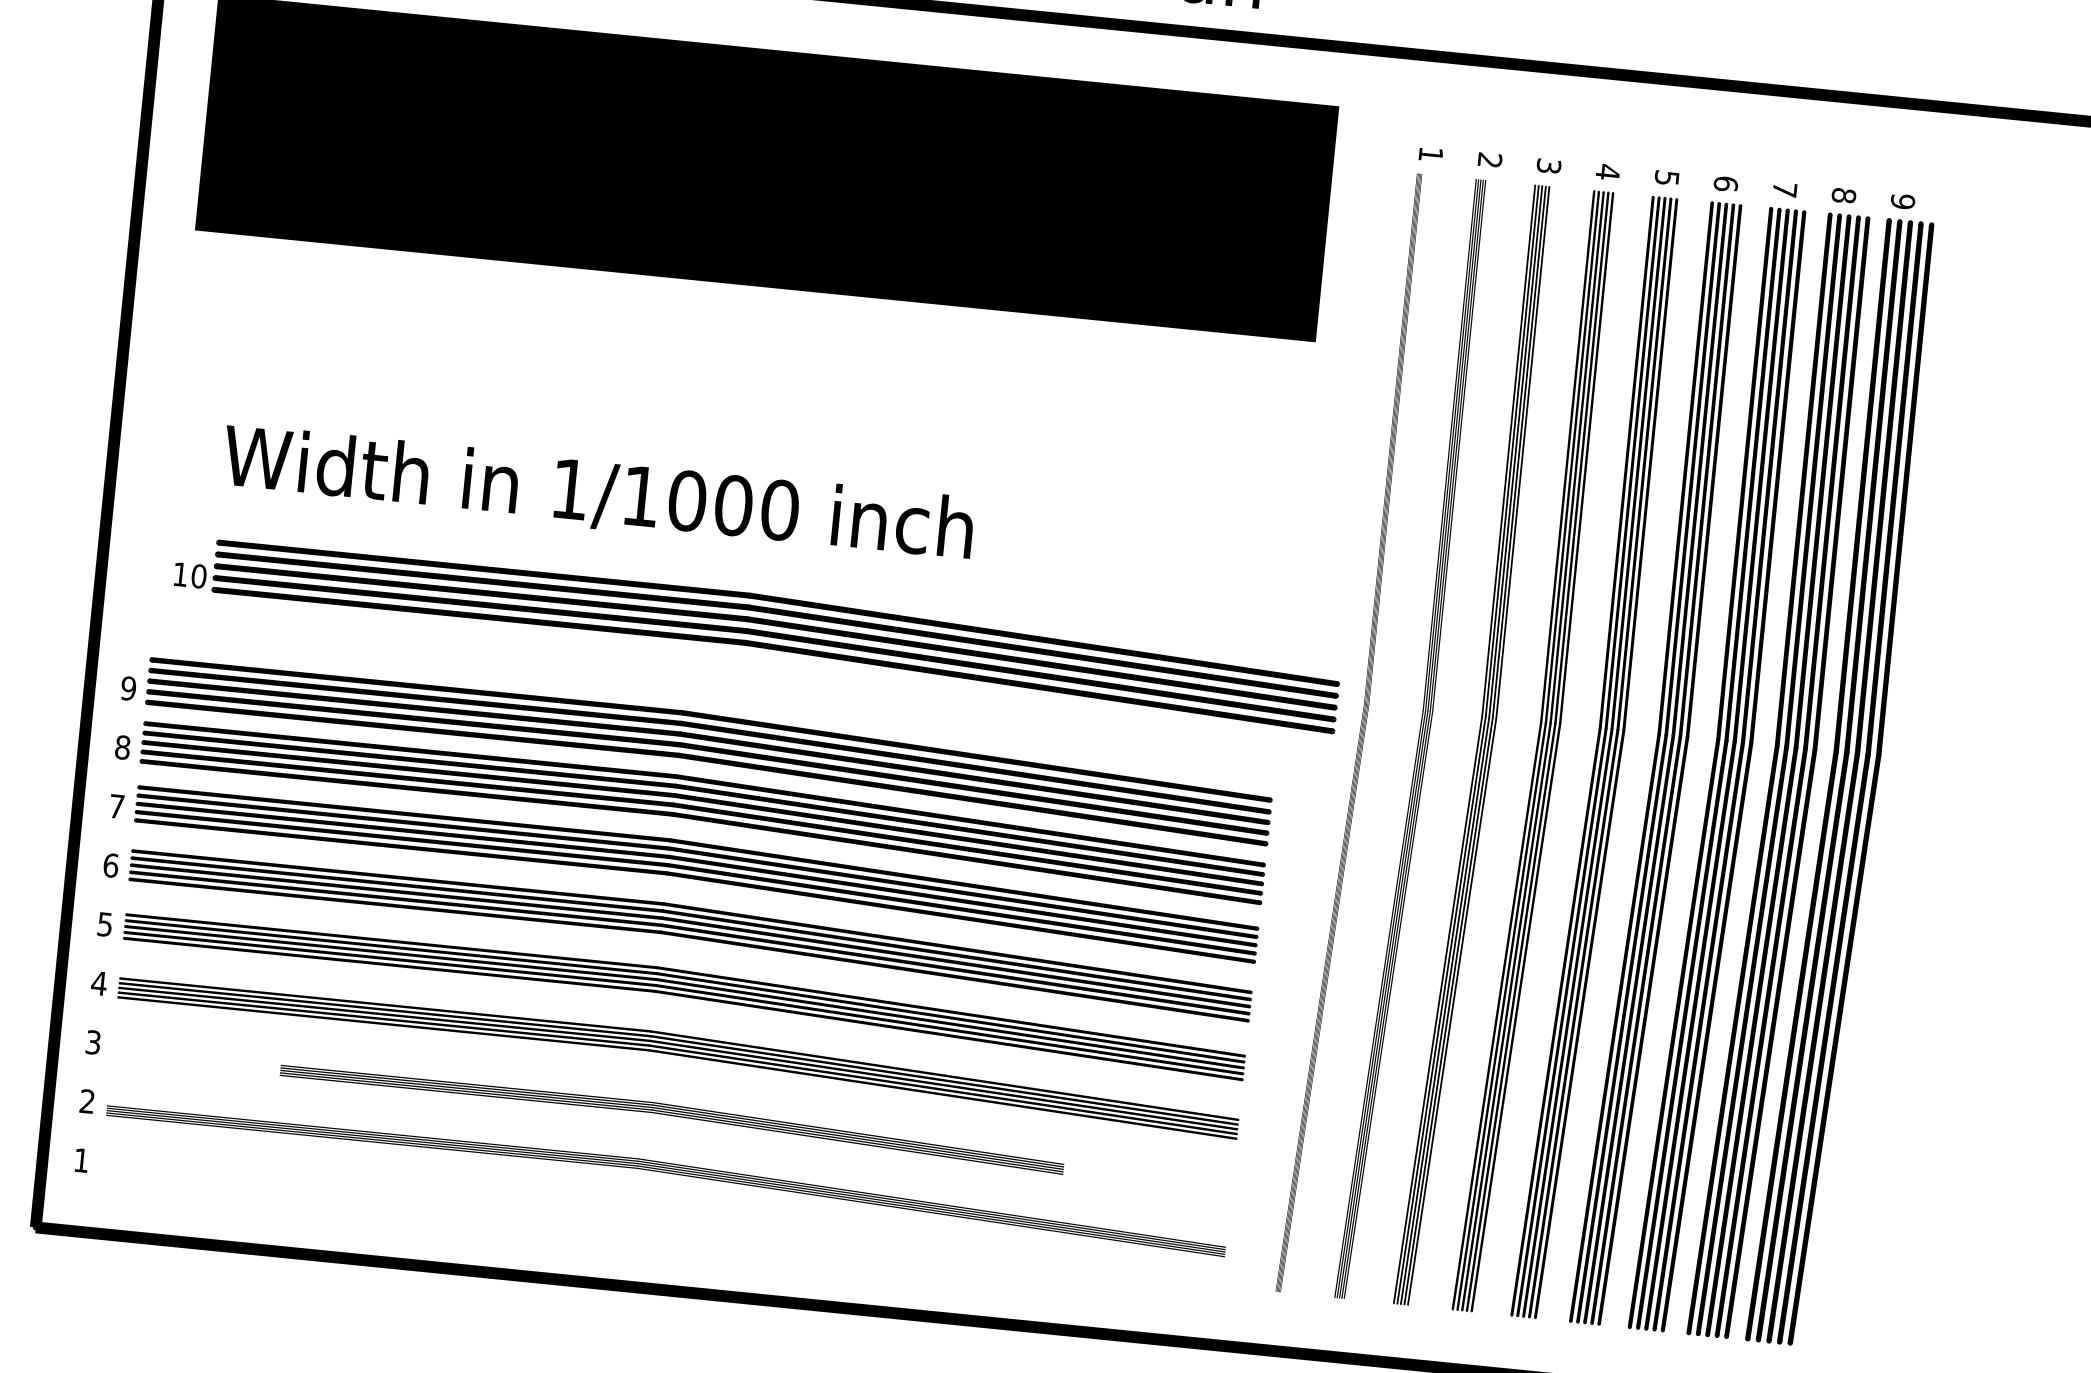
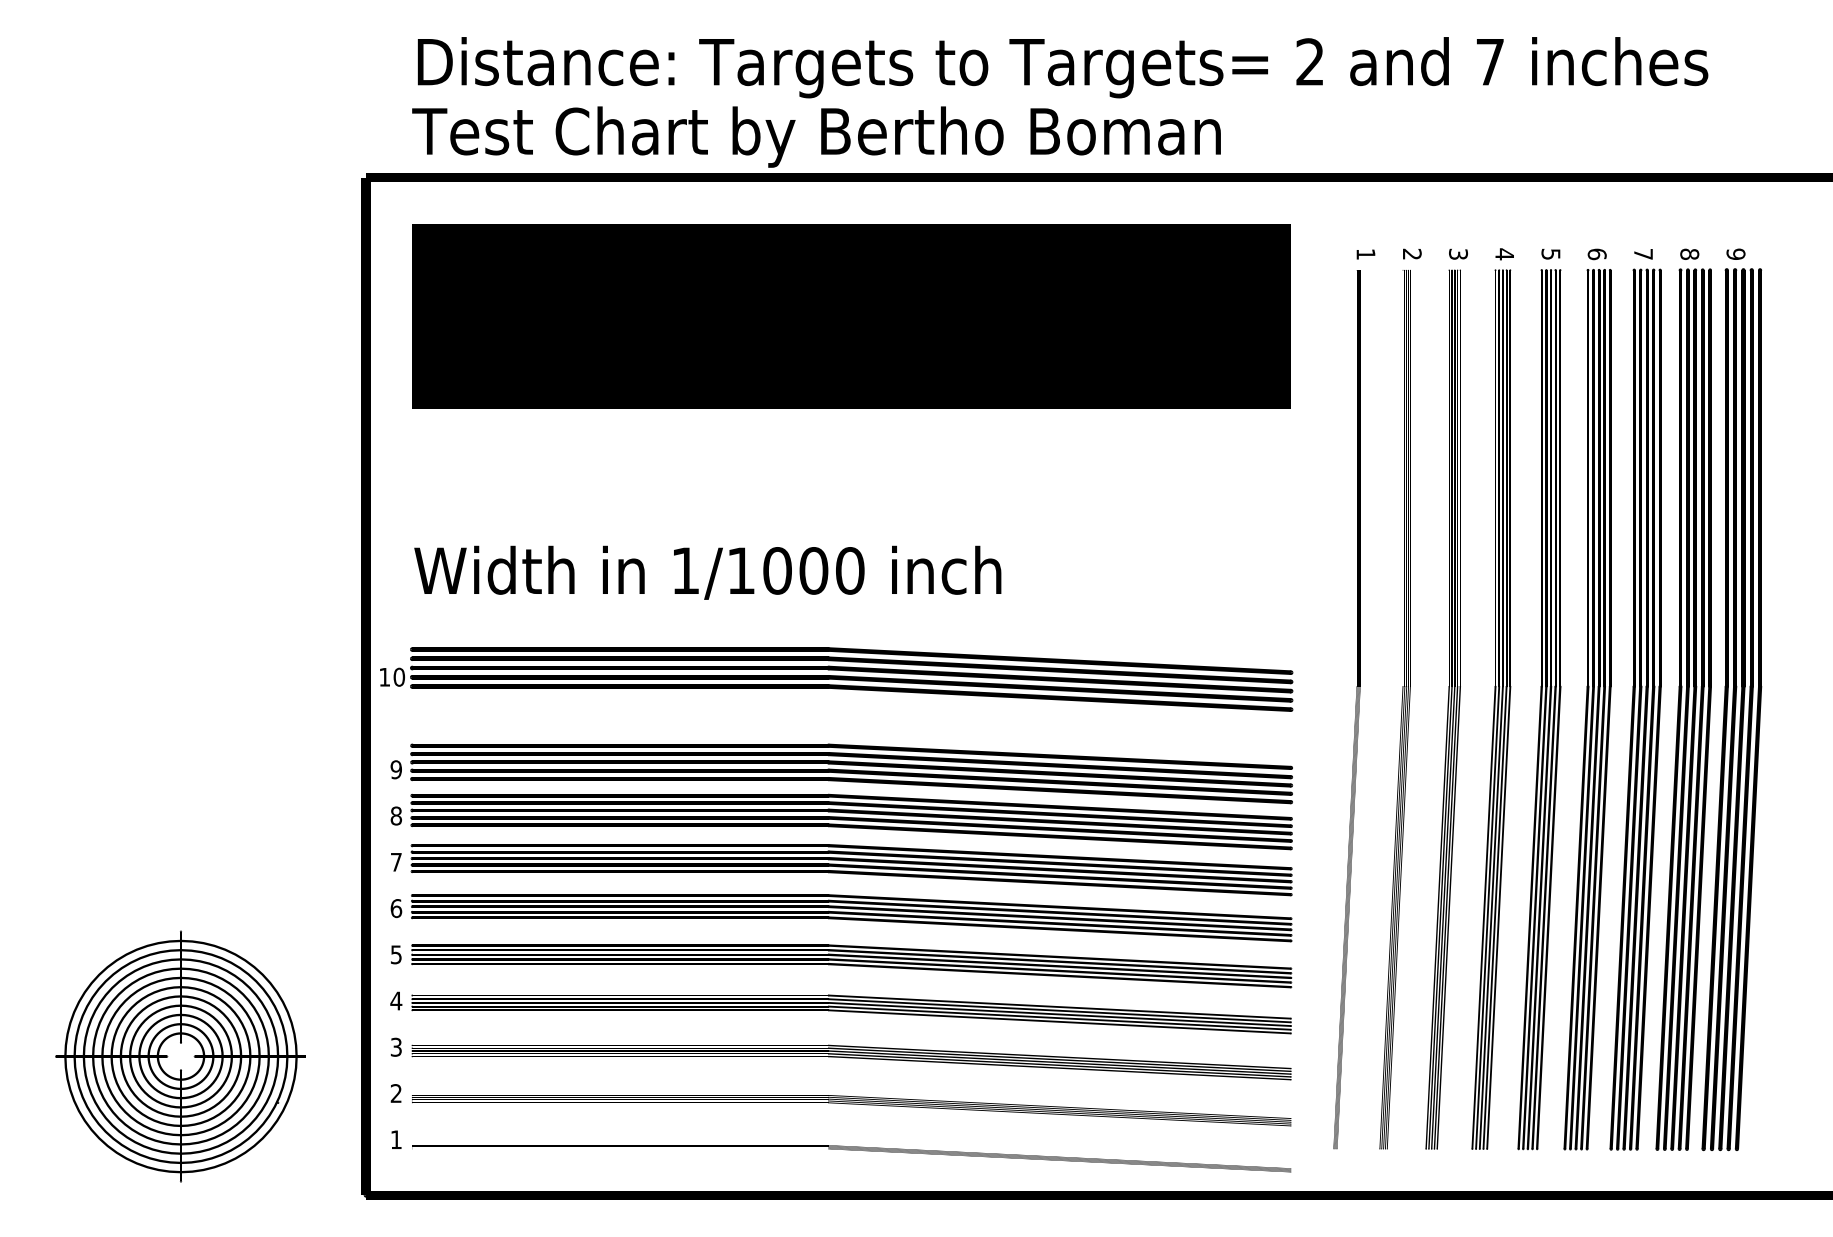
text: (597, 494) -> (707, 572), moved
text: (756, 634) -> (836, 679), moved
part: (671, 1119) -> (851, 1062), size x1.43
part: (660, 1232) -> (851, 1150), added

